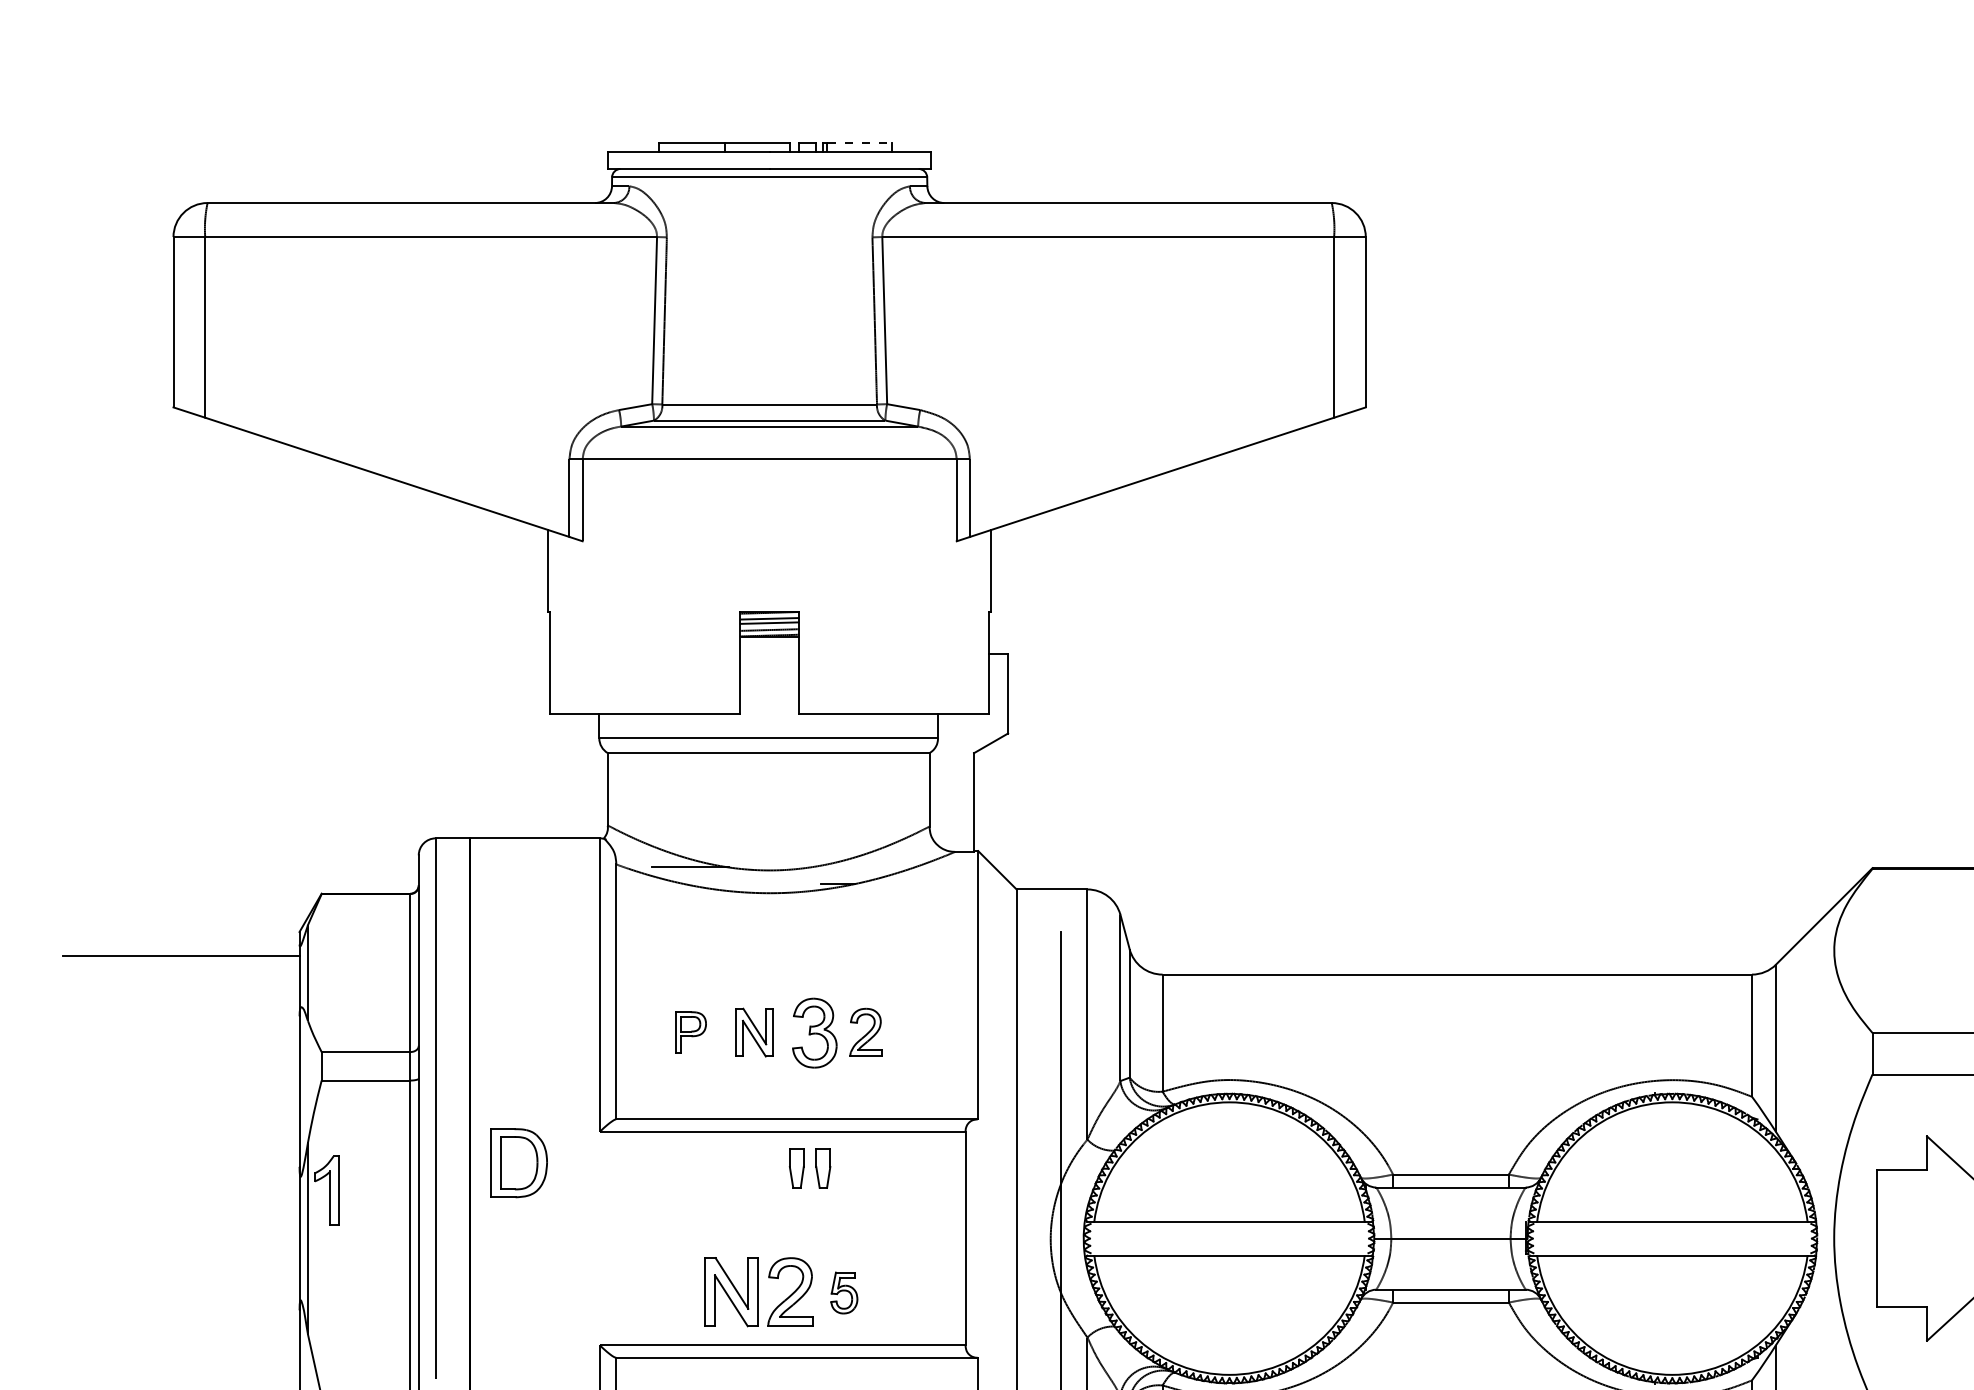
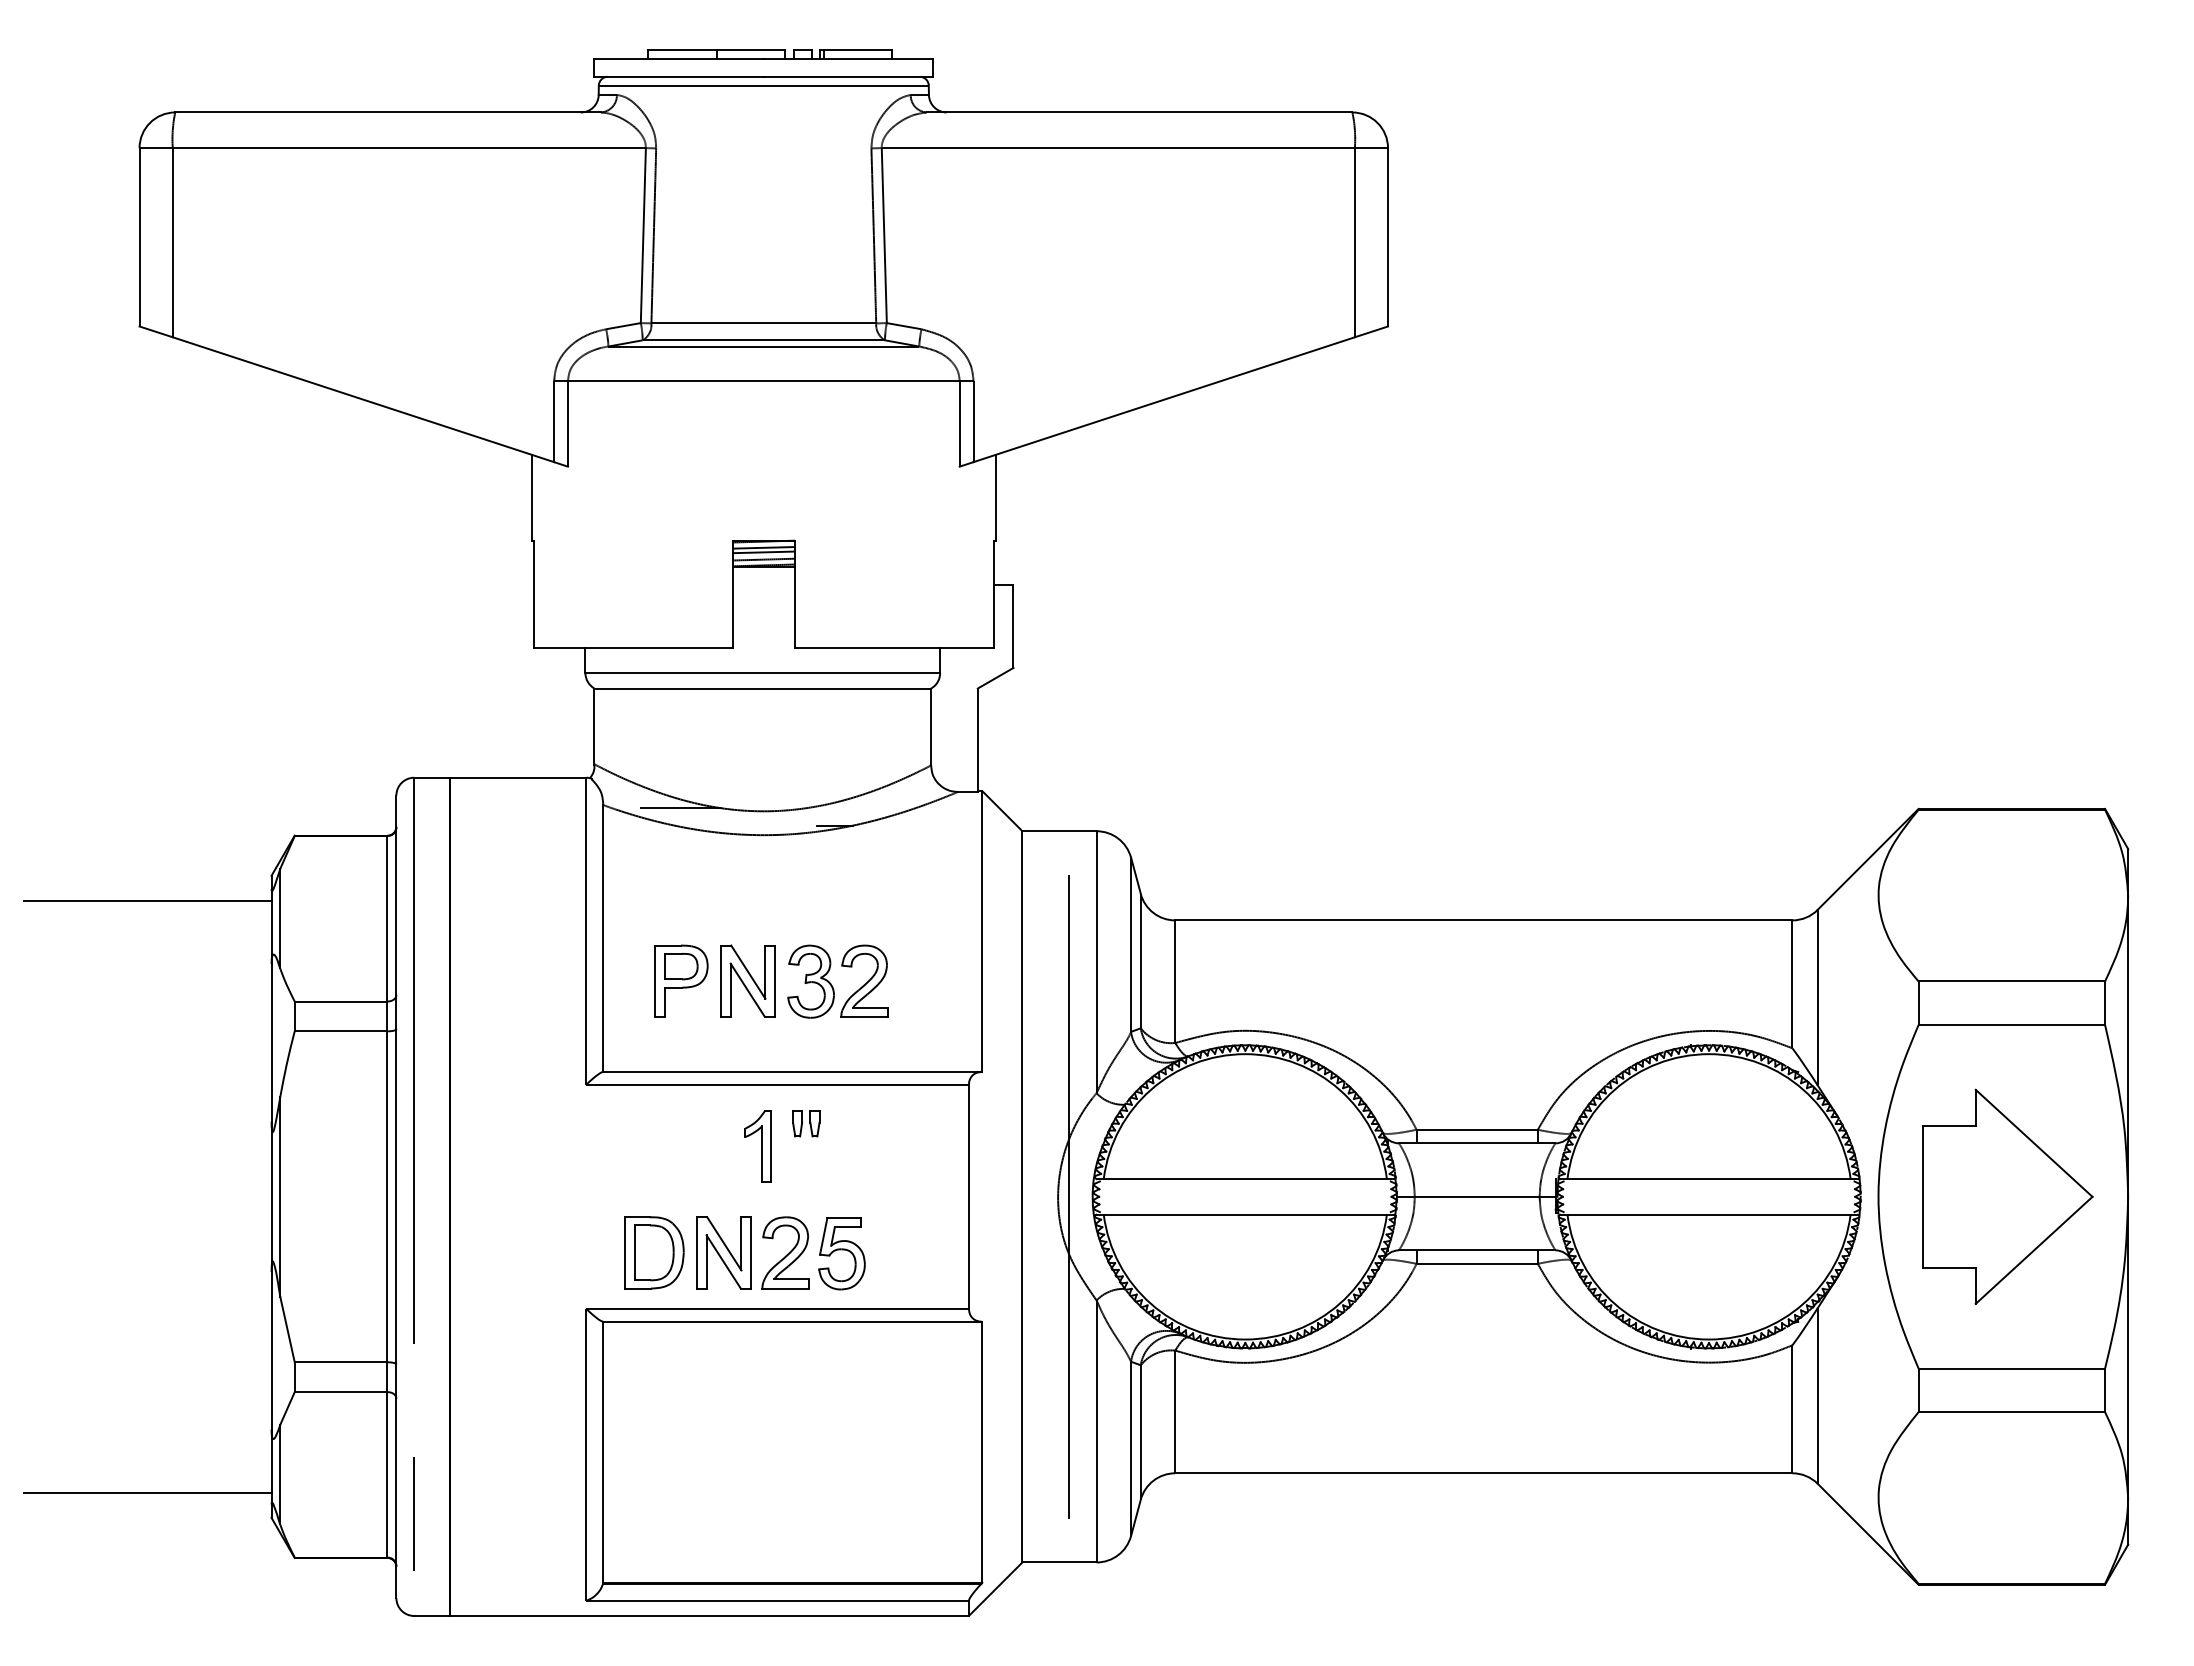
line: (860, 143) -> (858, 50), dashed -> solid
part: (691, 1032) -> (681, 980), size x1.67
part: (754, 1032) -> (747, 980), size x1.43
part: (865, 1032) -> (864, 980), size x1.43
part: (519, 1162) -> (654, 1252), moved
part: (810, 1168) -> (806, 1123), size x0.62
part: (326, 1190) -> (757, 1146), moved
part: (843, 1292) -> (841, 1253), size x1.67

